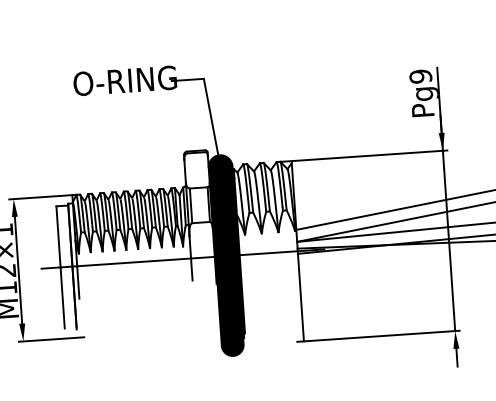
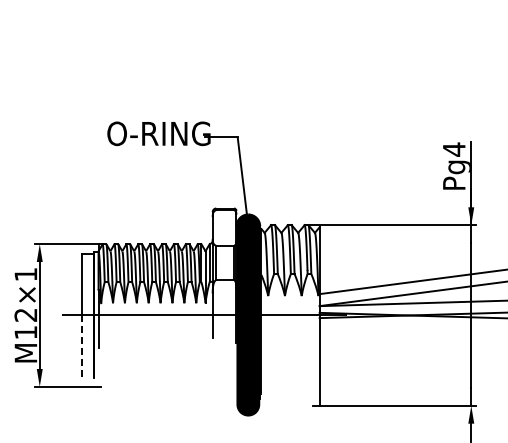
text: (420, 76) -> (453, 149), Pg9 -> Pg4
line: (62, 298) -> (81, 346), solid -> dashed

